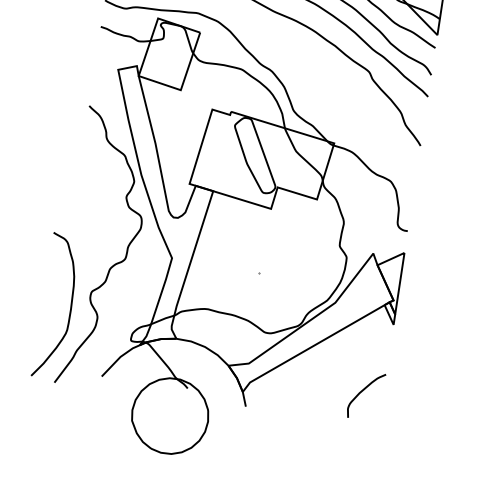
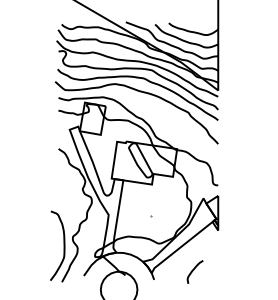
curve: (364, 392) -> (194, 270), moved

